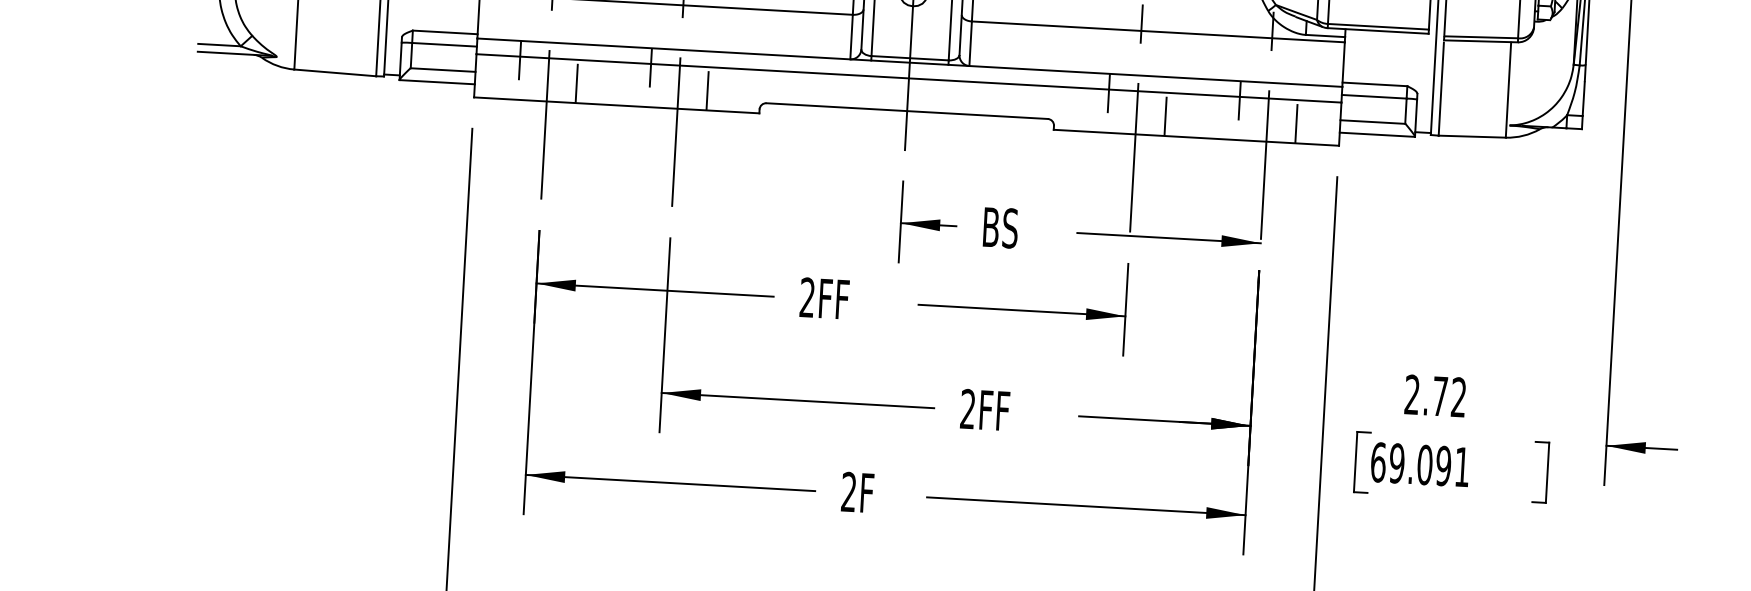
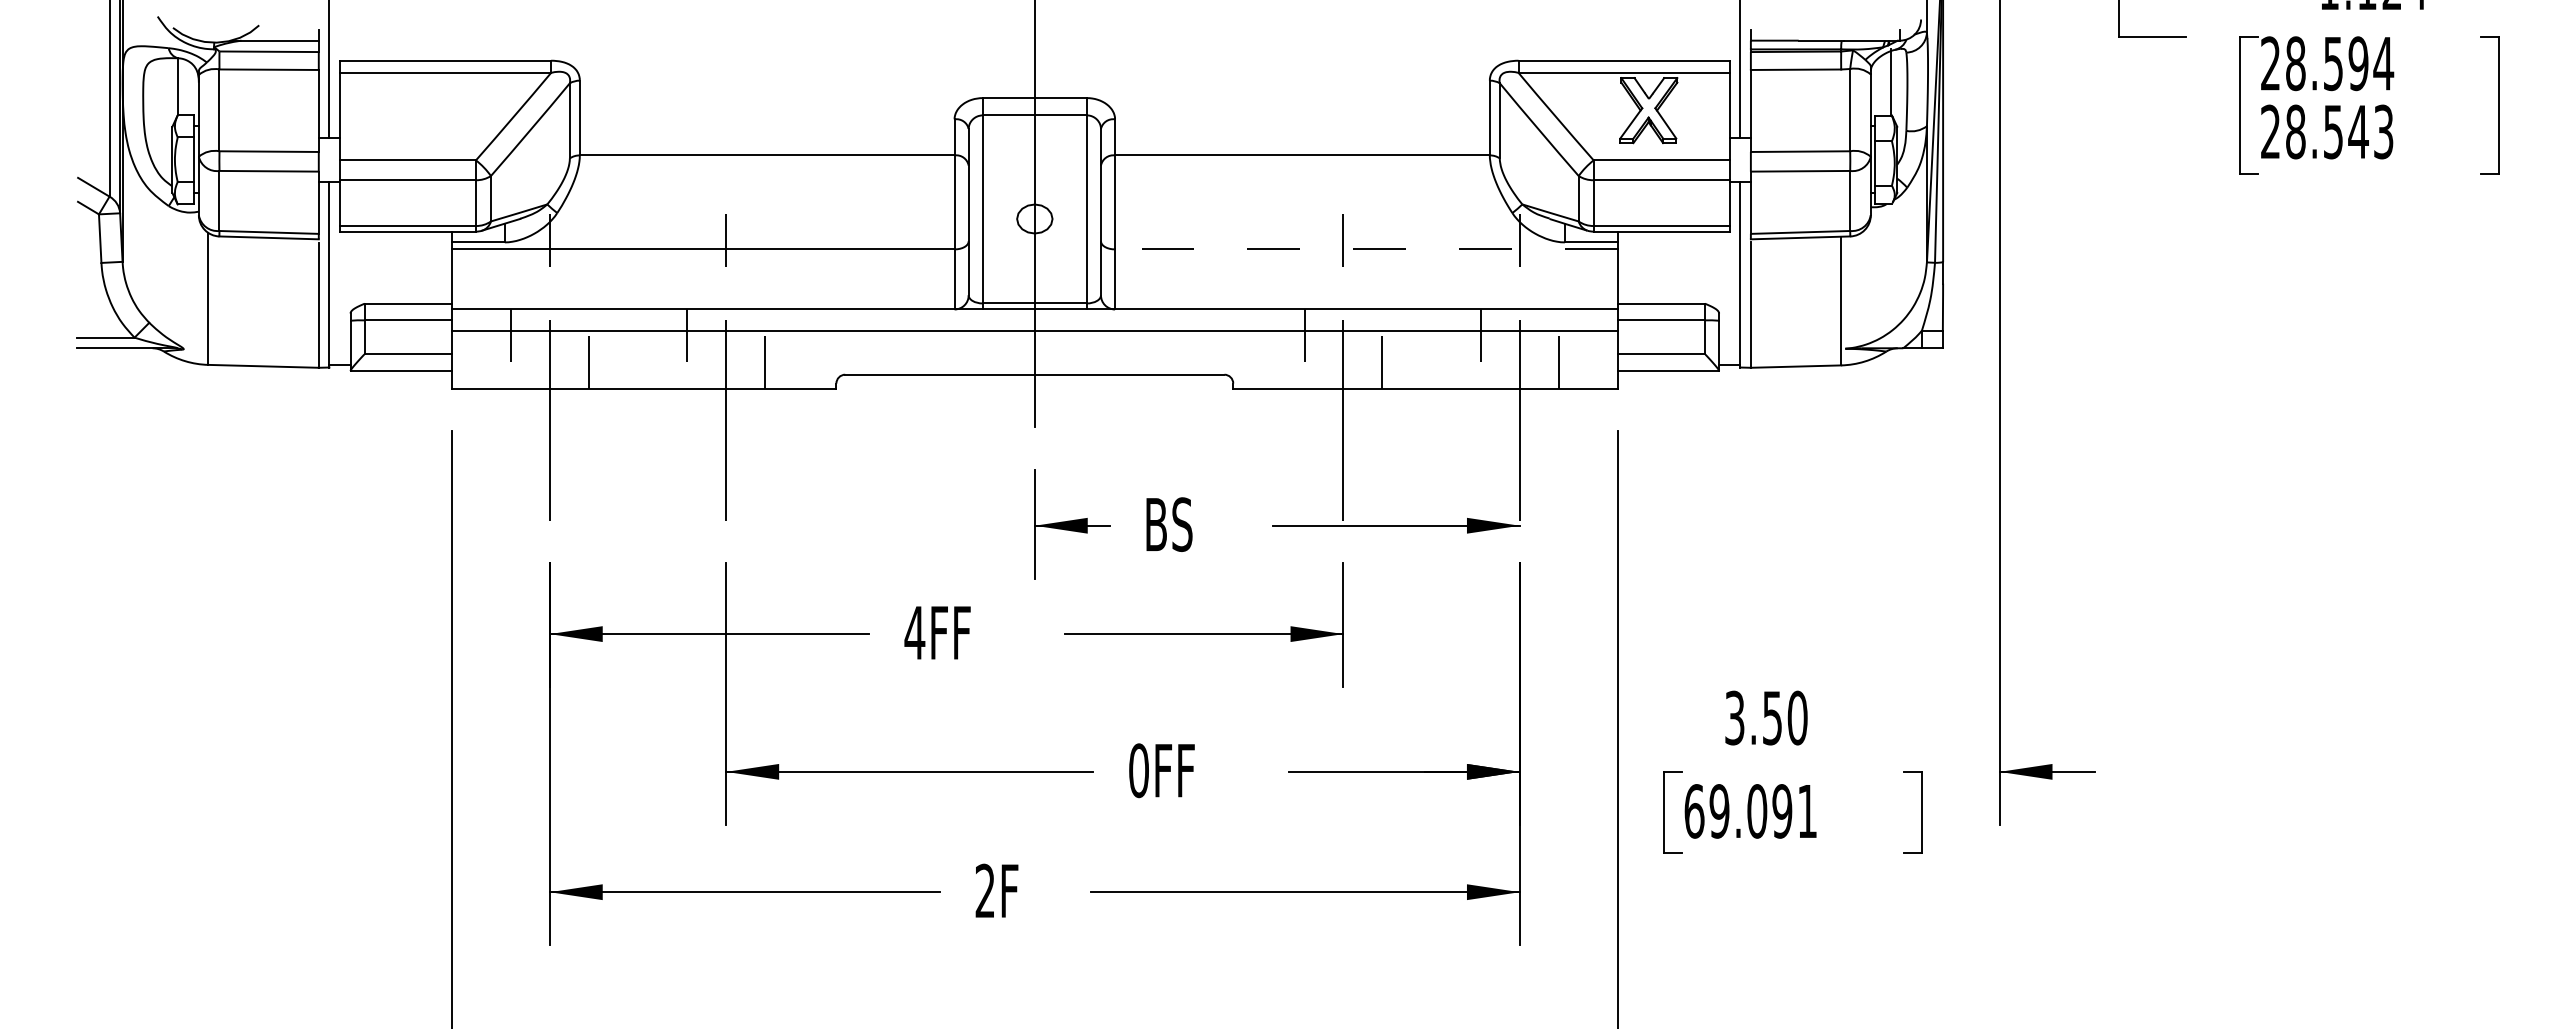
line: (1157, 31) -> (1365, 249), solid -> dashed
text: (807, 297) -> (914, 632), 2FF -> 4FF
text: (1435, 395) -> (1766, 717), 2.72 -> 3.50
text: (967, 409) -> (1138, 770), 2FF -> 0FF

